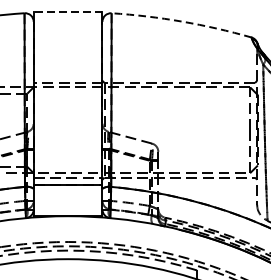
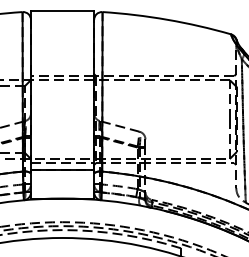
line: (68, 11) -> (62, 10), dashed -> solid
arc: (182, 21) -> (167, 19), dashed -> solid

